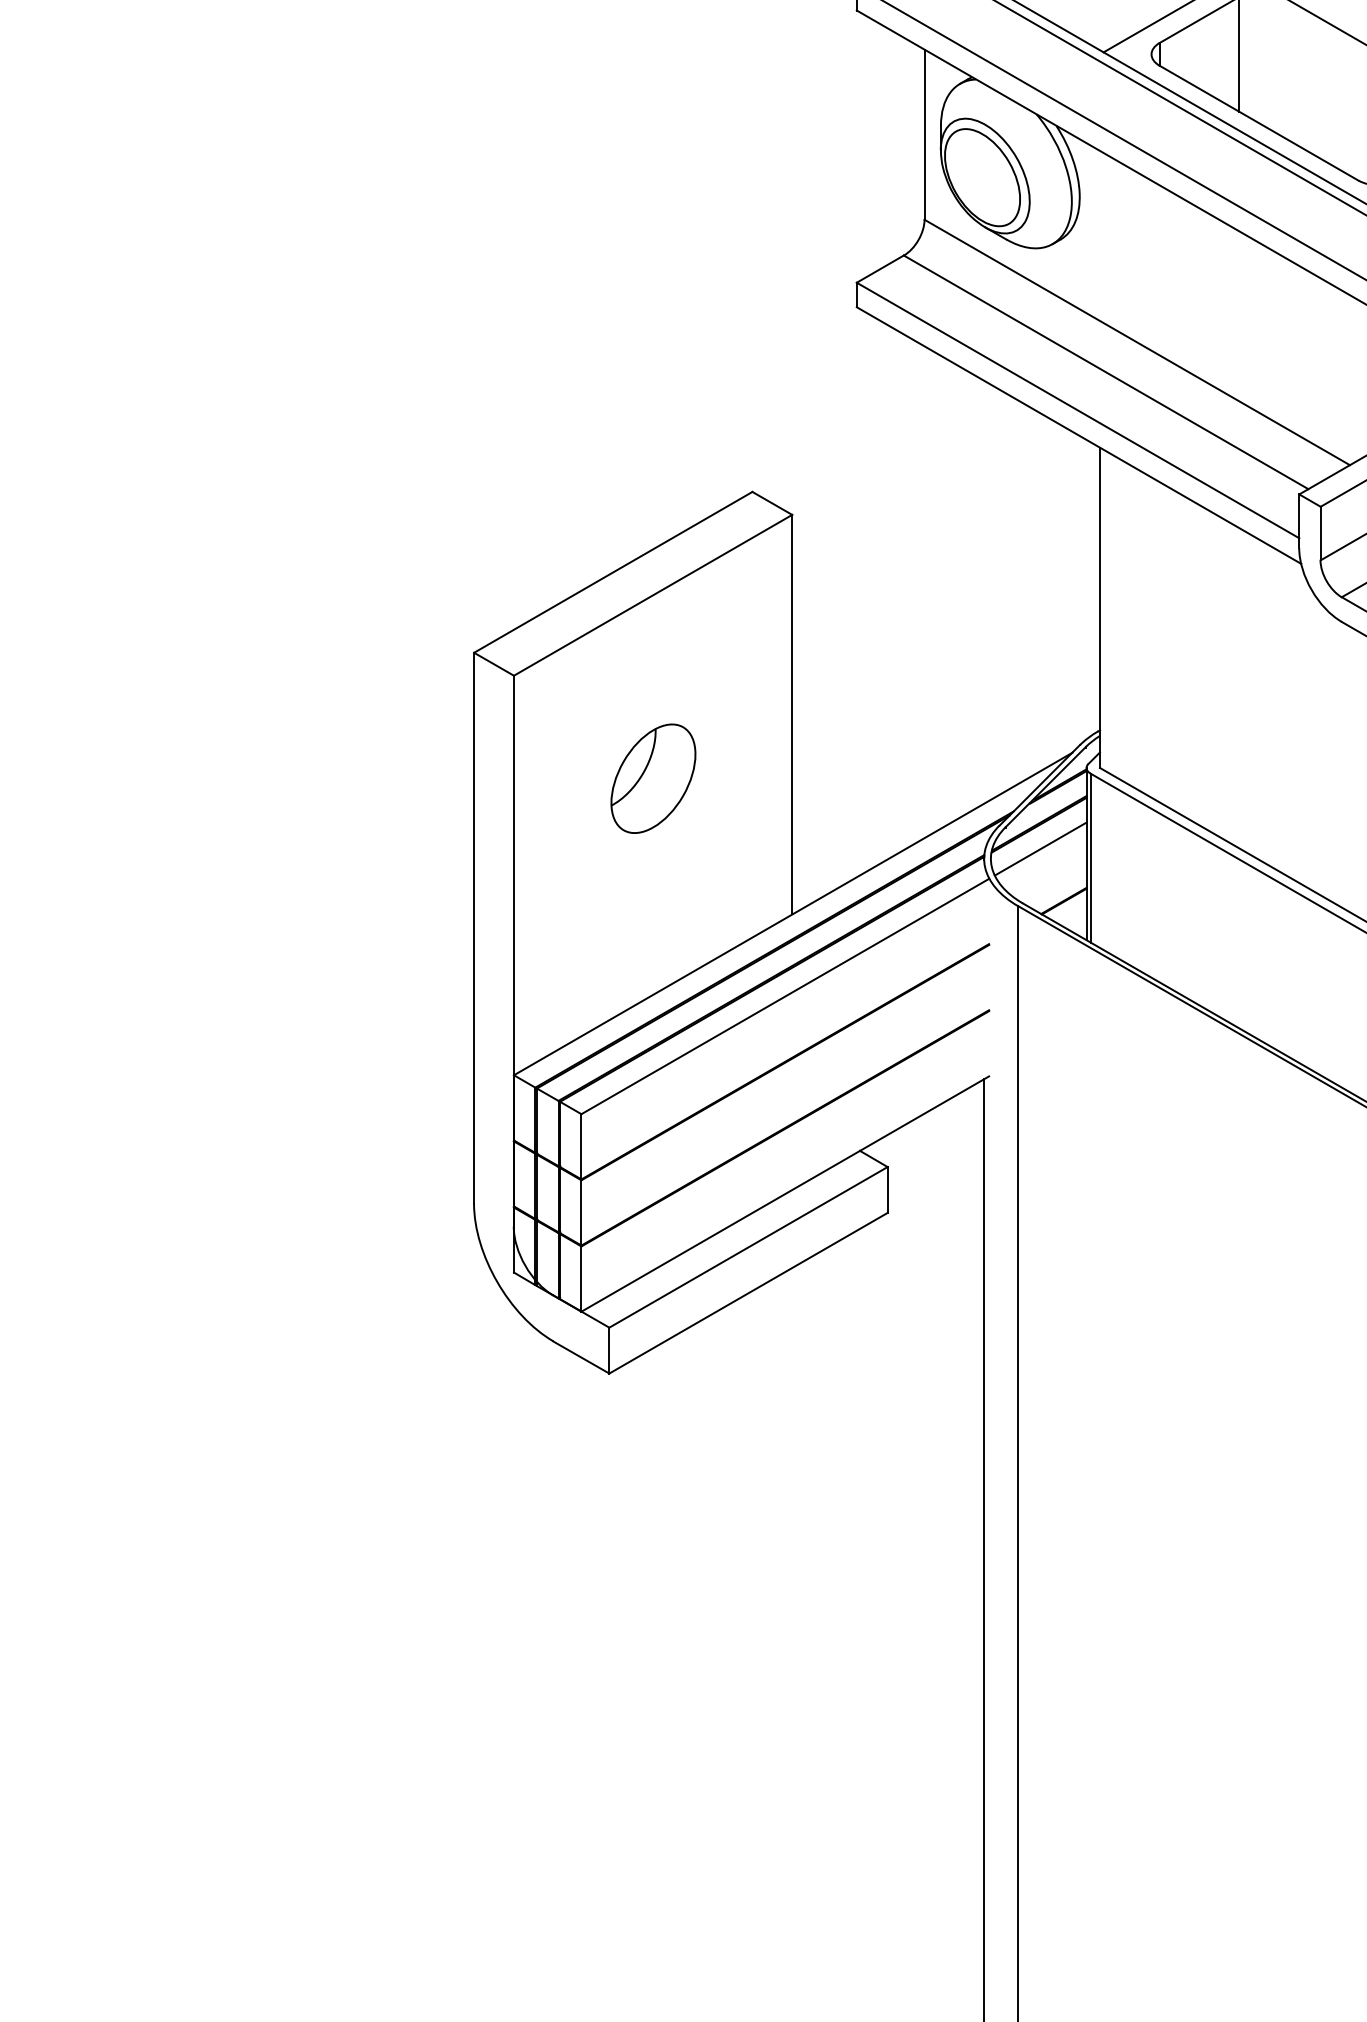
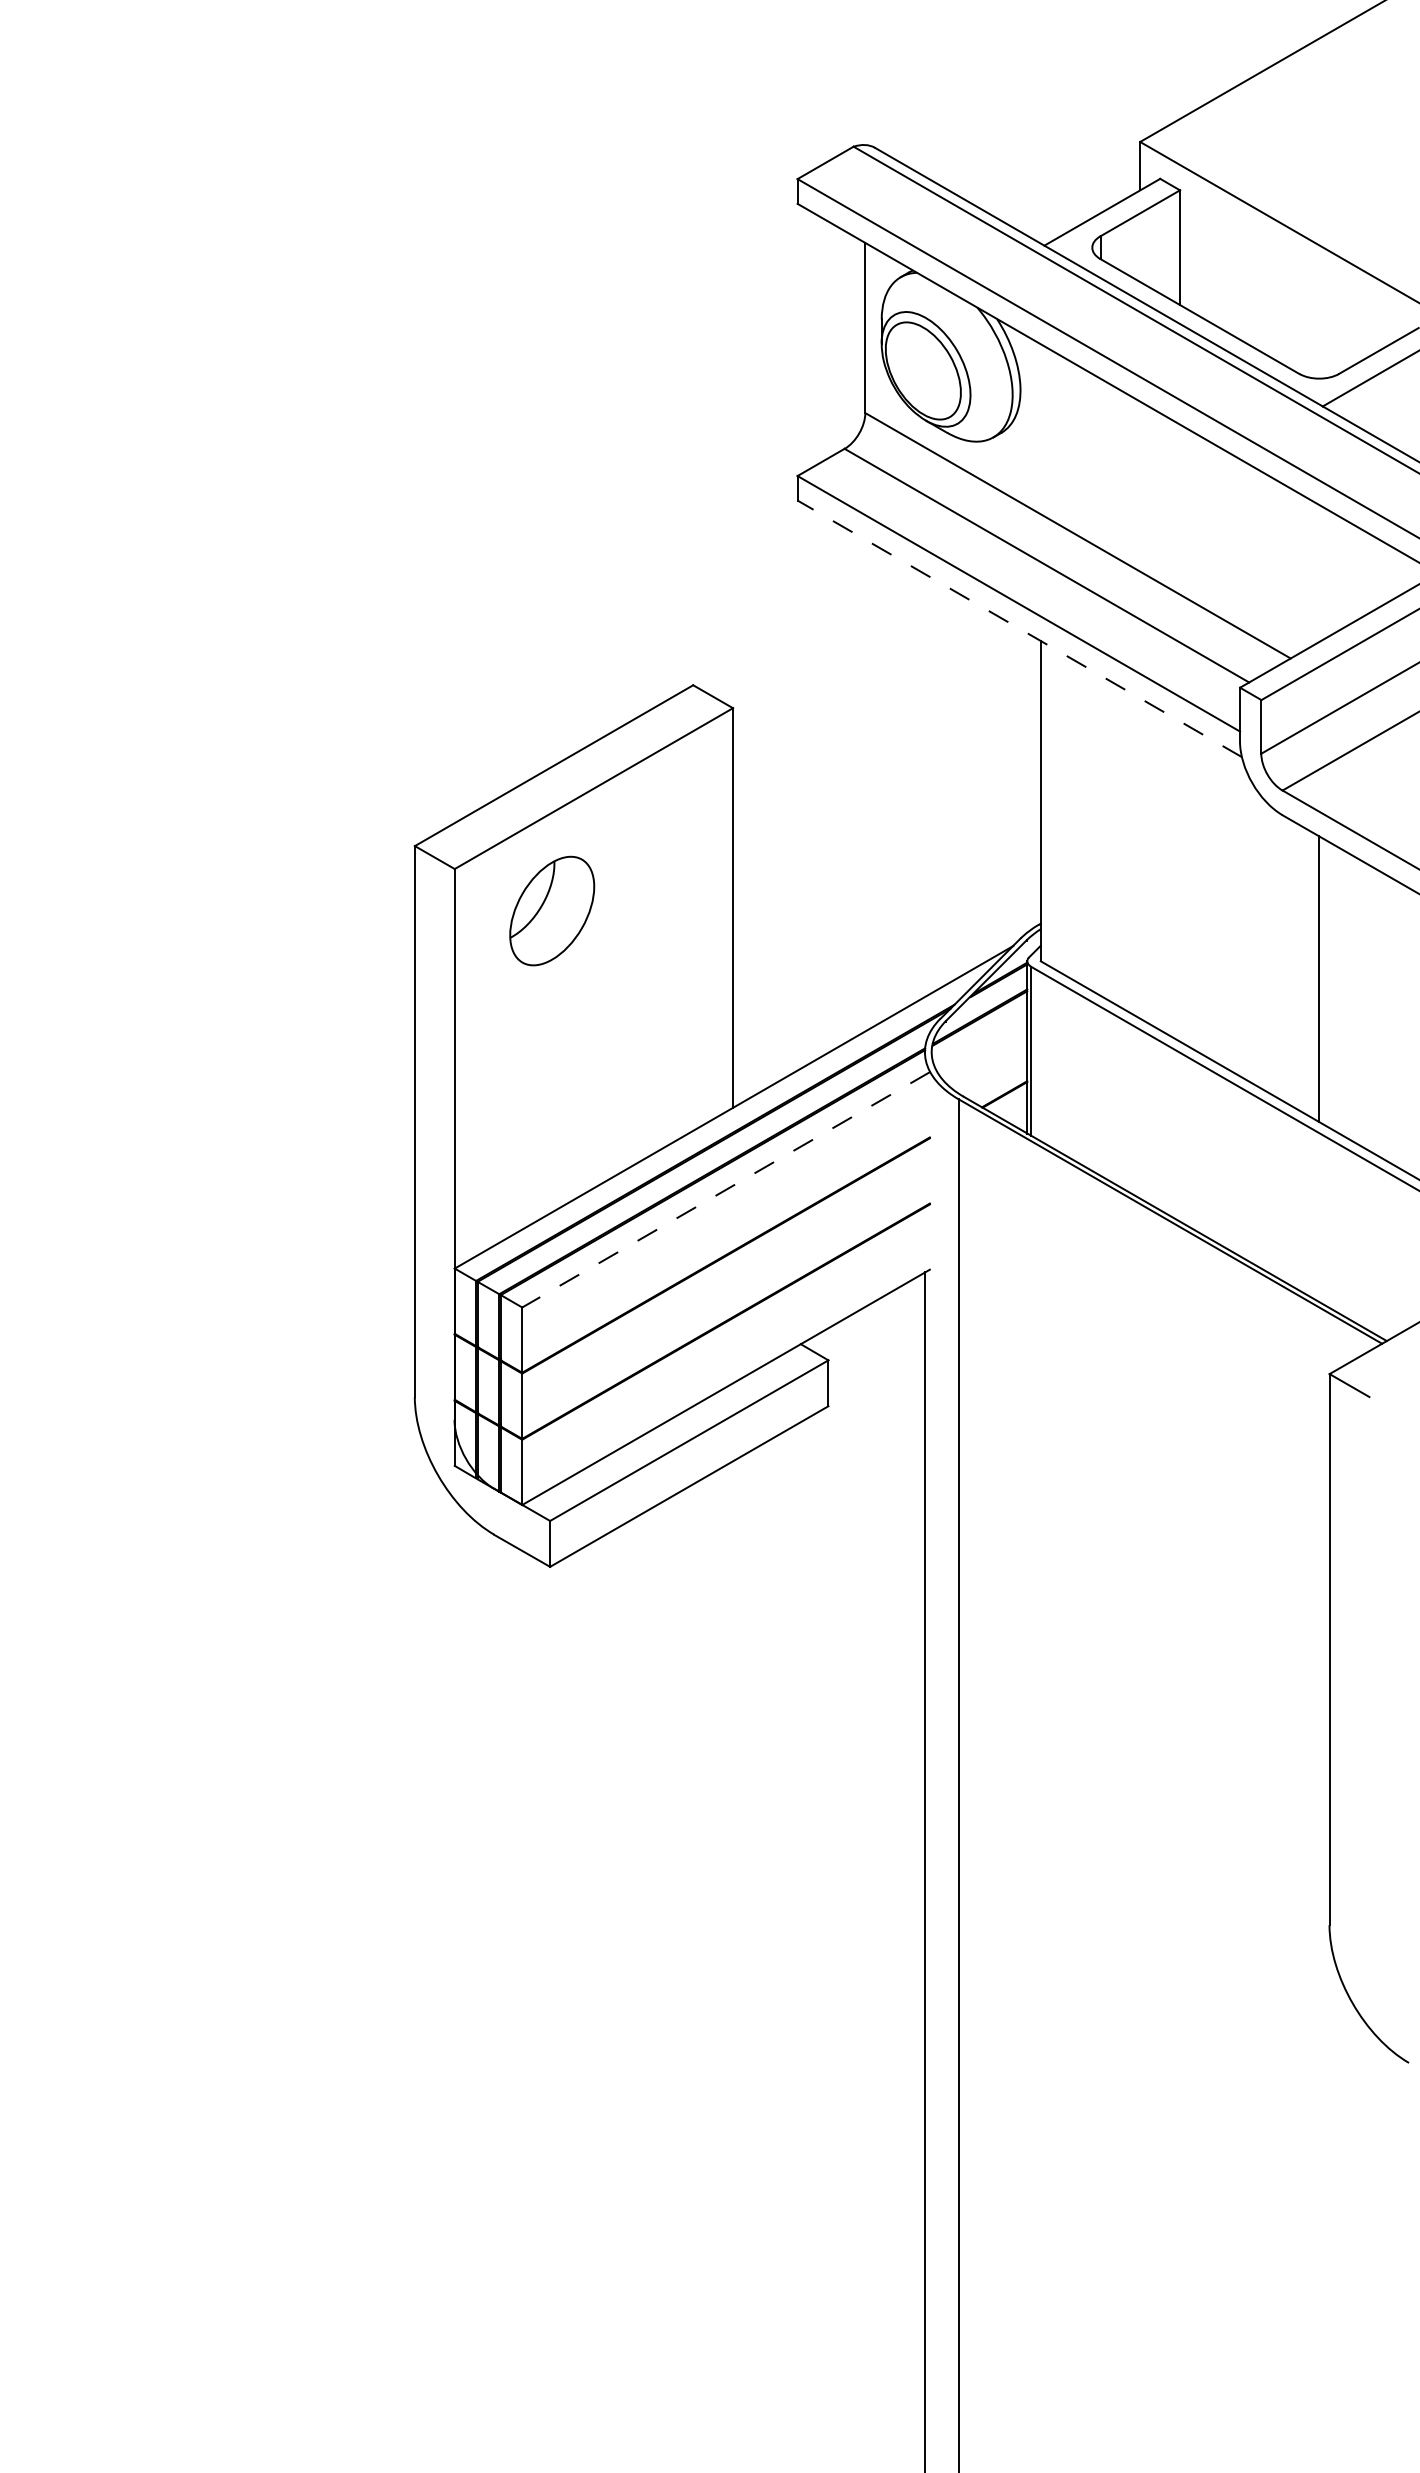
line: (1078, 435) -> (1019, 628), solid -> dashed
part: (653, 778) -> (552, 910), moved
line: (1040, 848) -> (981, 1041), removed
line: (784, 997) -> (725, 1190), solid -> dashed

